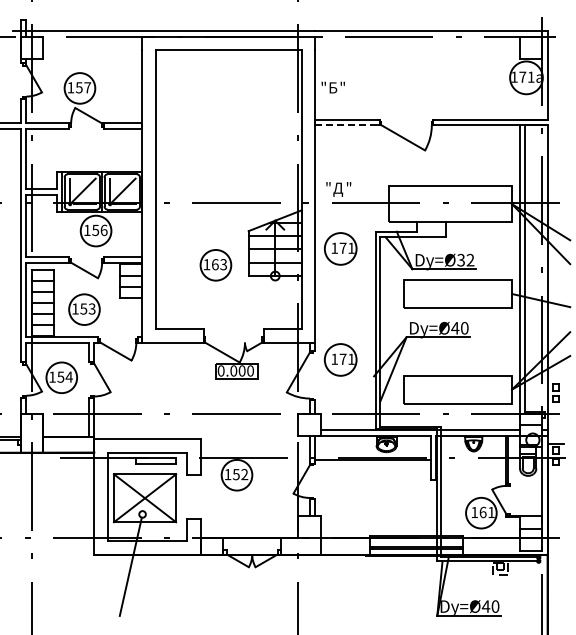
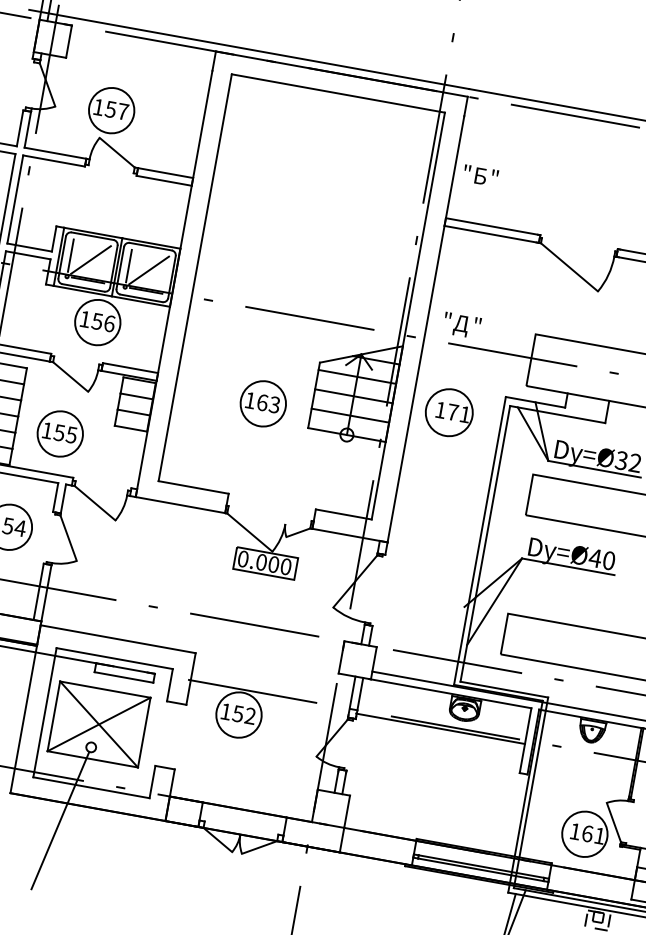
line: (348, 125) -> (492, 234), dashed -> solid
text: (92, 308) -> (72, 434), 153 -> 155
part: (340, 359) -> (420, 573), removed

